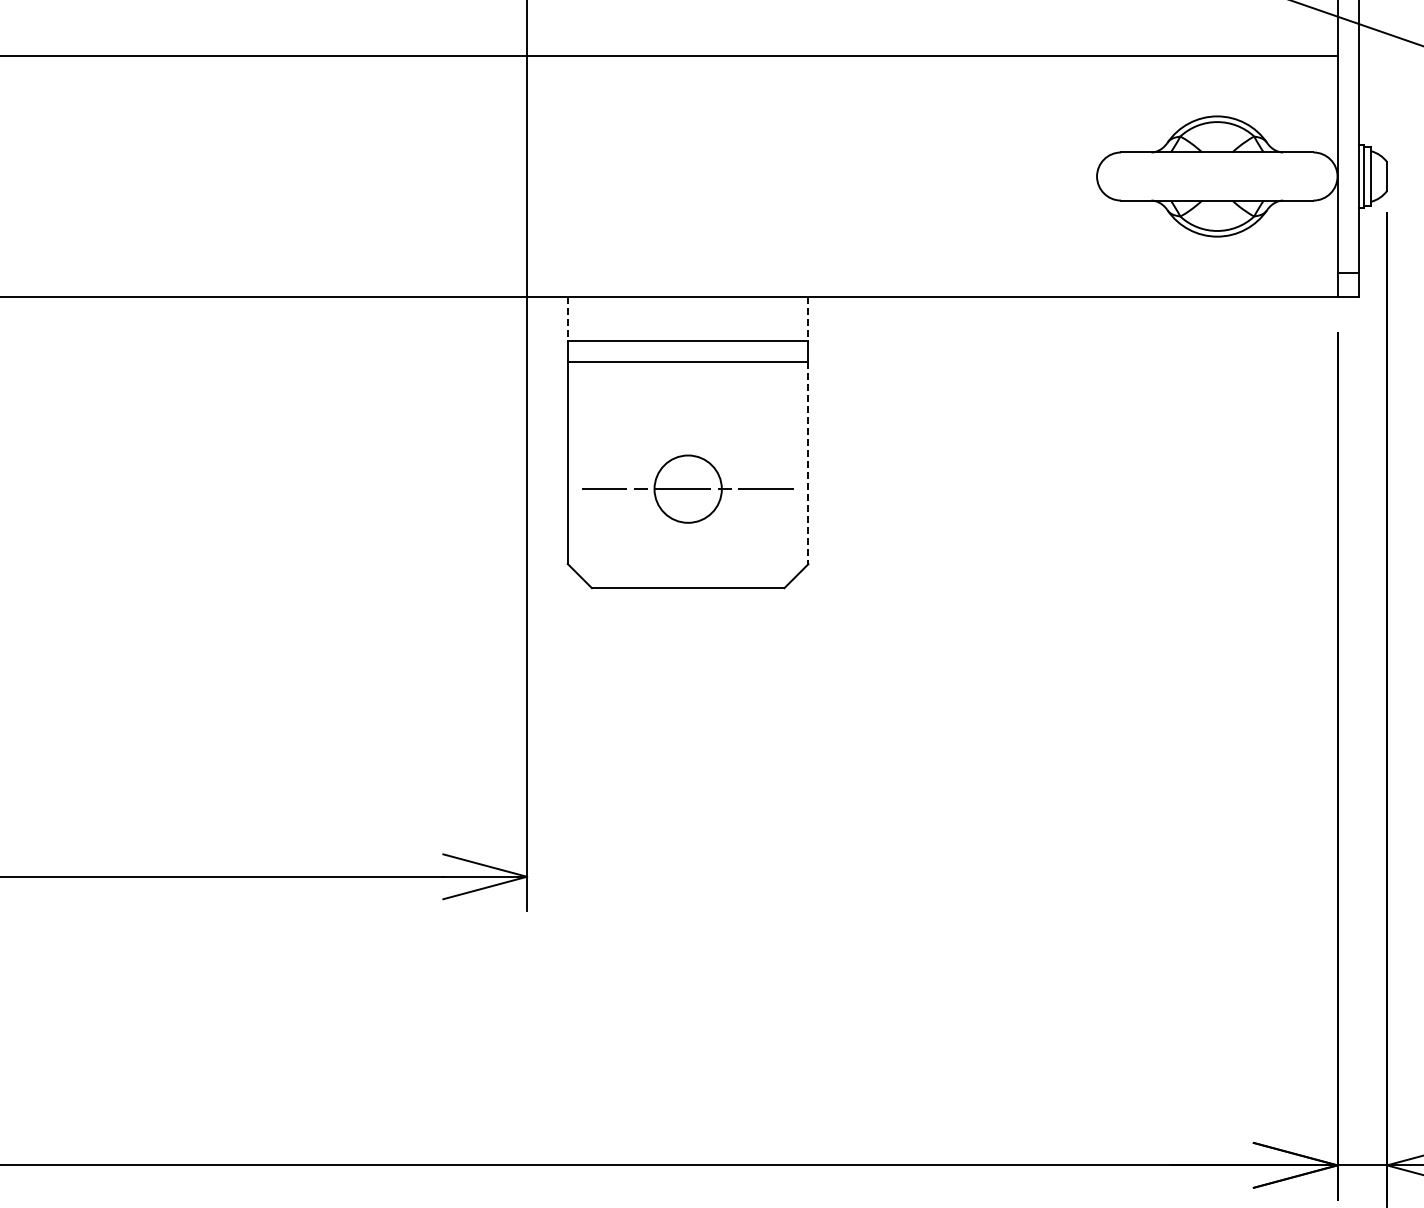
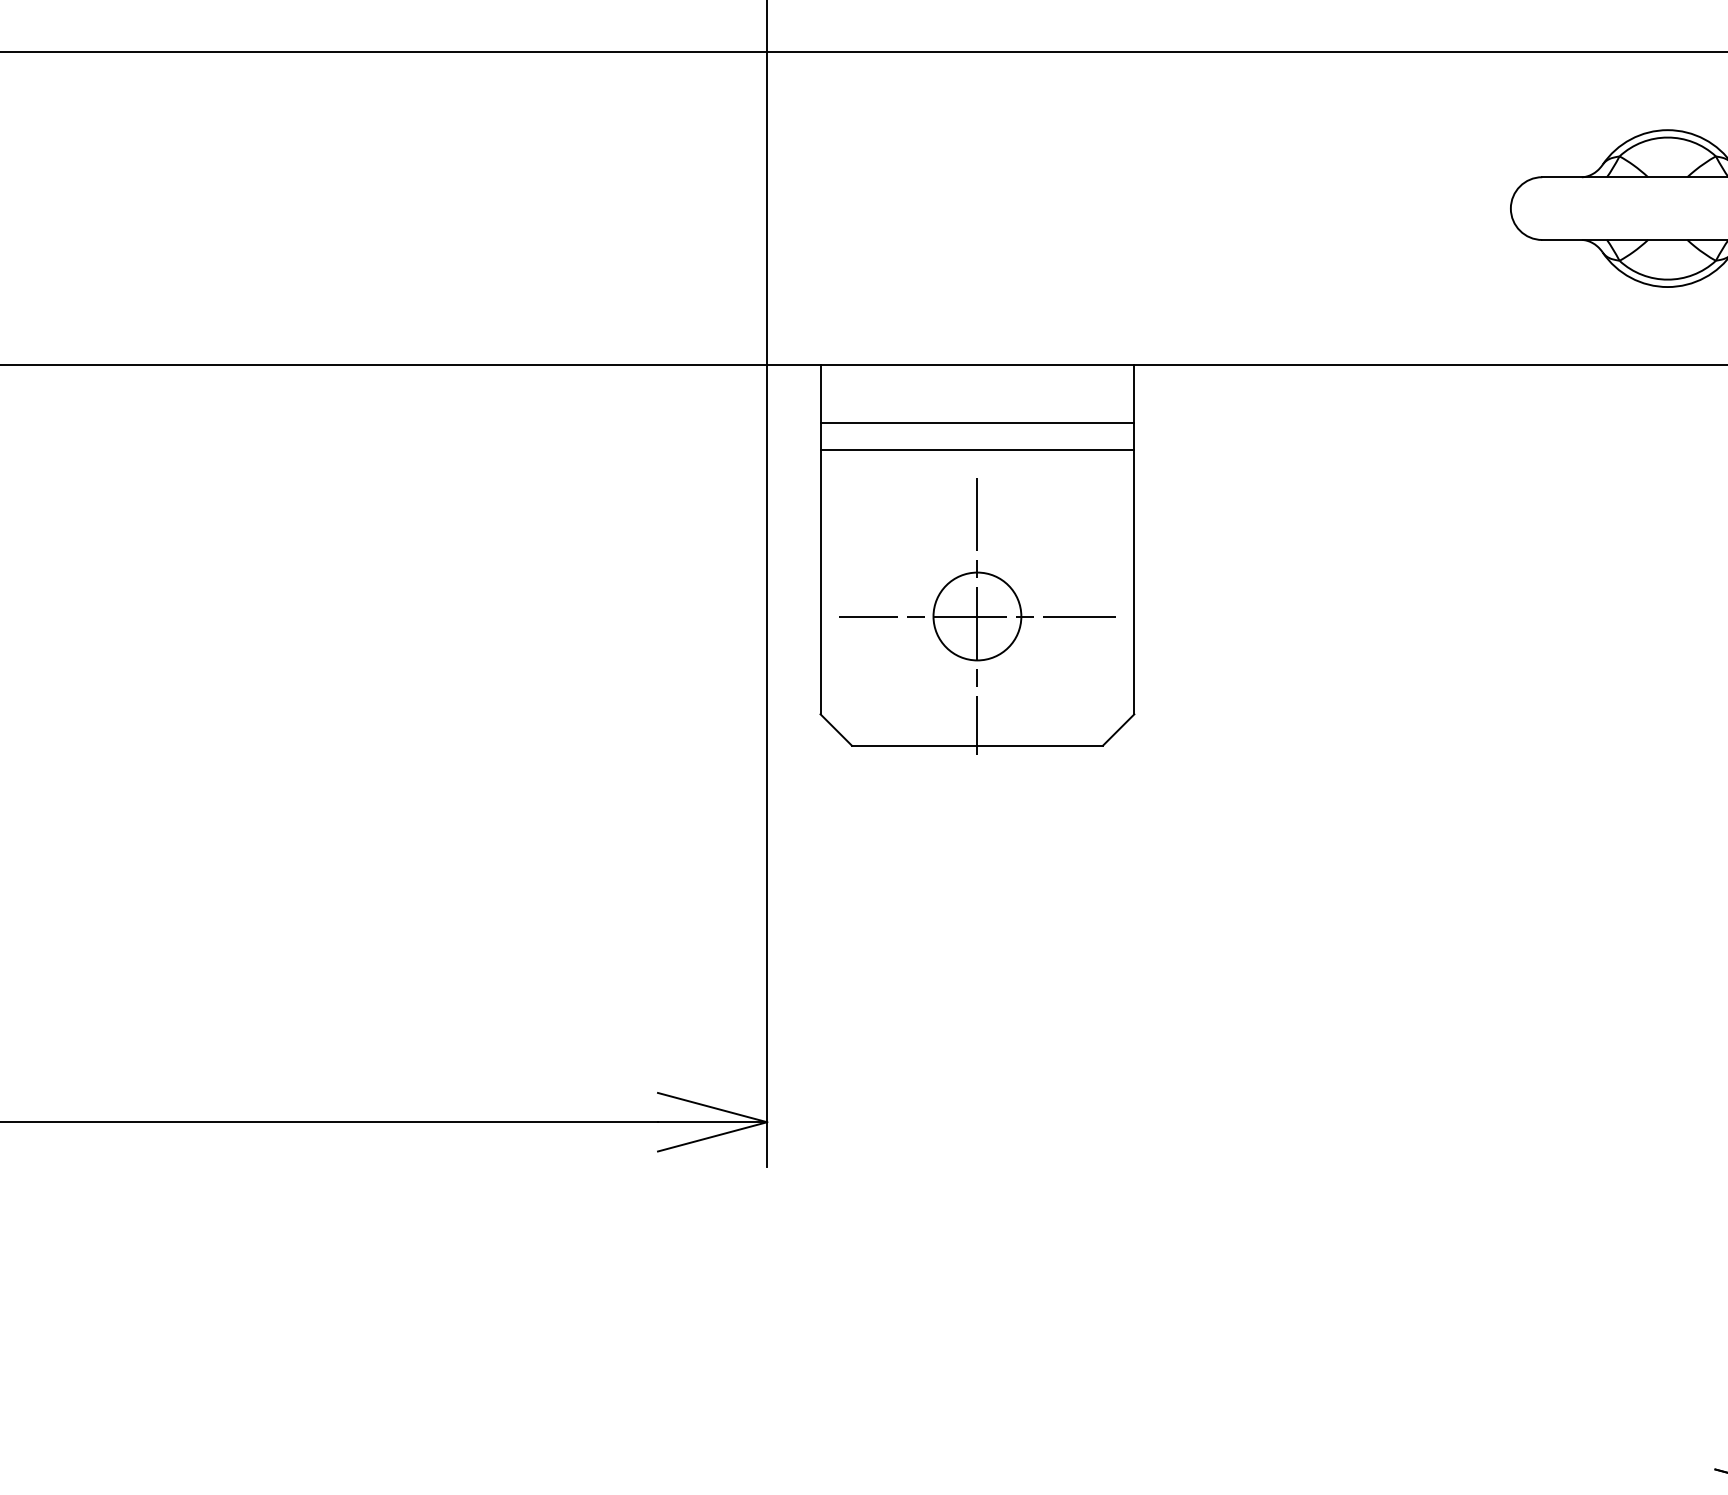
line: (567, 318) -> (819, 393), dashed -> solid
line: (808, 318) -> (1134, 393), dashed -> solid
line: (808, 463) -> (1134, 583), dashed -> solid
line: (688, 489) -> (977, 616), added

